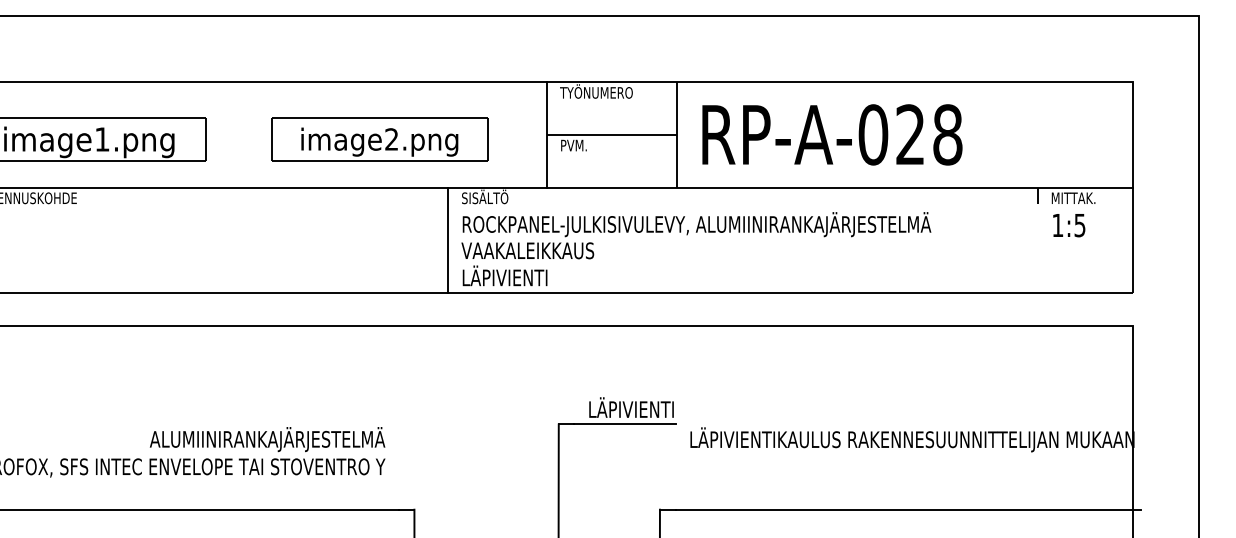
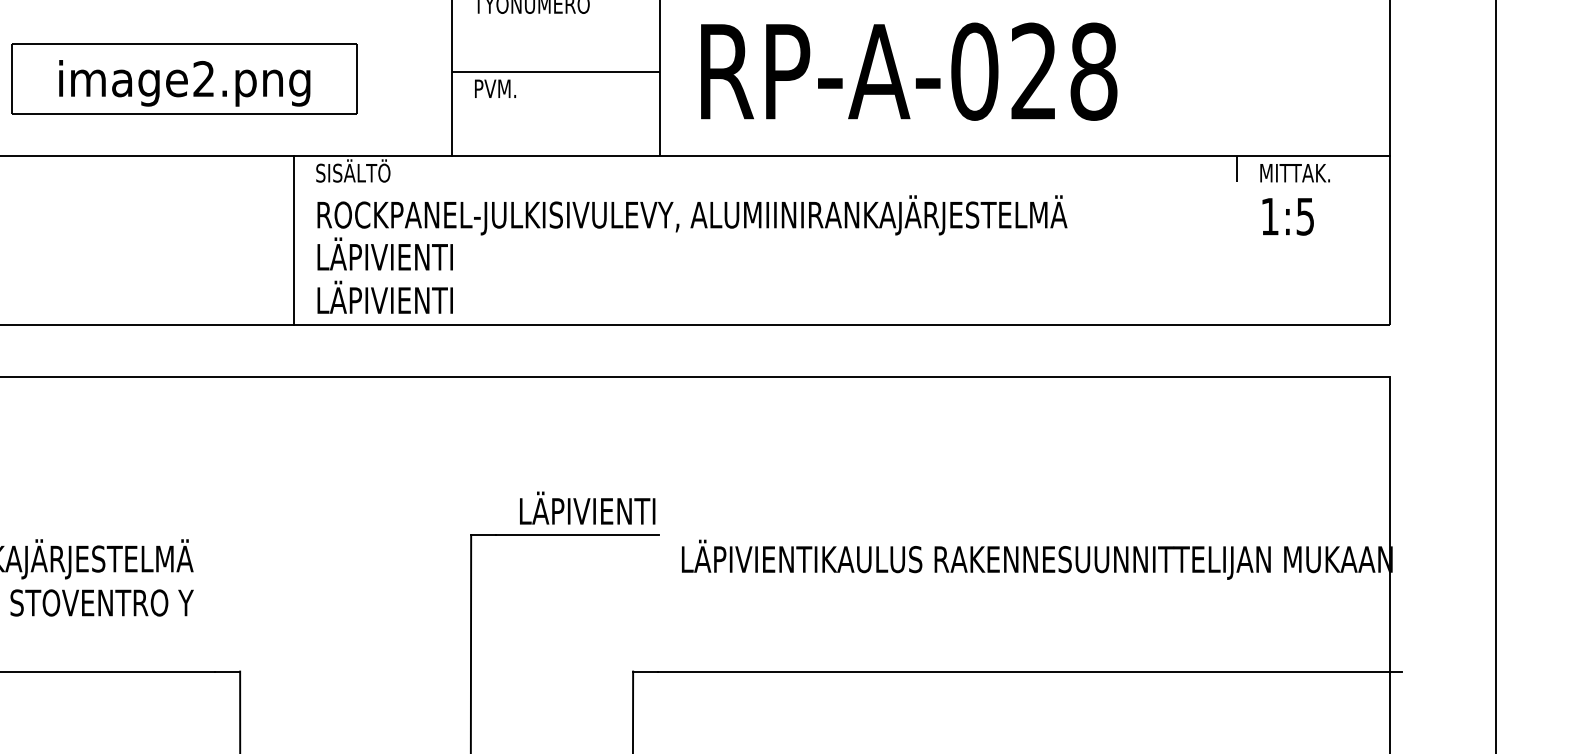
text: (527, 248) -> (421, 253), VAAKALEIKKAUS -> LÄPIVIENTI

